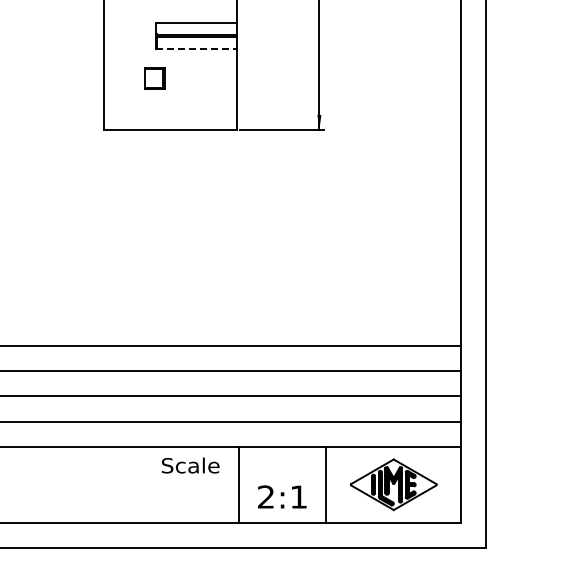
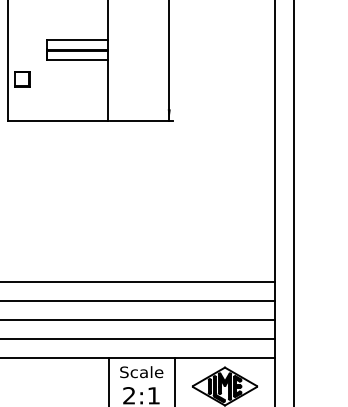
line: (197, 49) -> (77, 60), dashed -> solid
part: (154, 78) -> (22, 79), moved
text: (190, 465) -> (141, 372), moved

